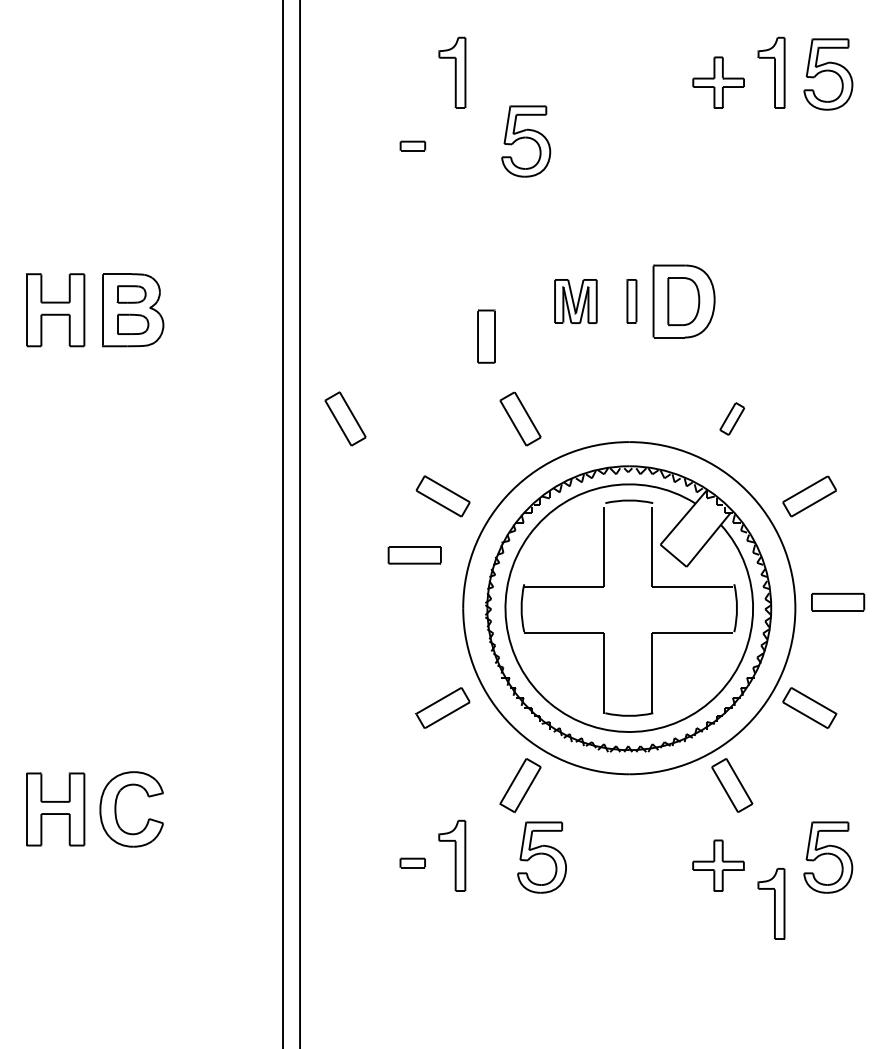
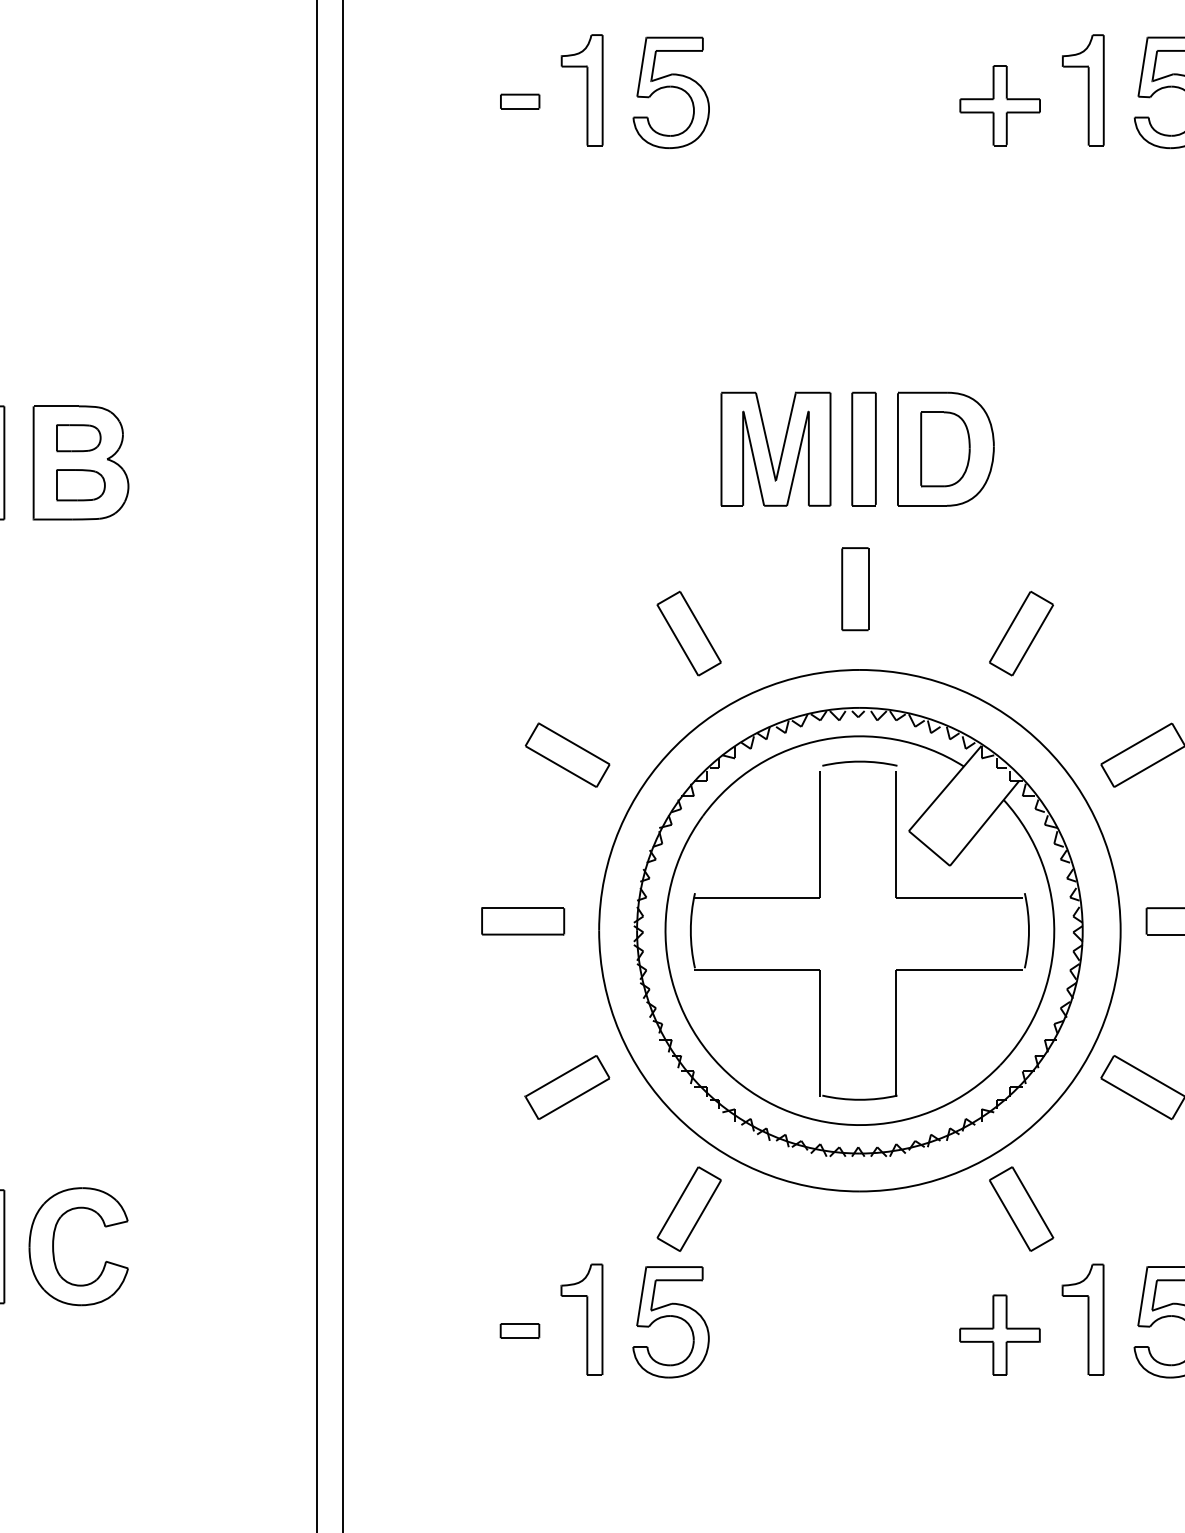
part: (526, 141) -> (671, 92), moved
part: (412, 145) -> (519, 100), moved
part: (575, 301) -> (775, 449), size x1.67
part: (631, 301) -> (863, 449), size x1.67
part: (486, 336) -> (855, 588), moved
part: (345, 418) -> (414, 632), removed
part: (732, 418) -> (1021, 632), size x1.67
part: (414, 555) -> (522, 921), moved
part: (541, 857) -> (670, 1322), moved
part: (771, 903) -> (1083, 1318), moved

